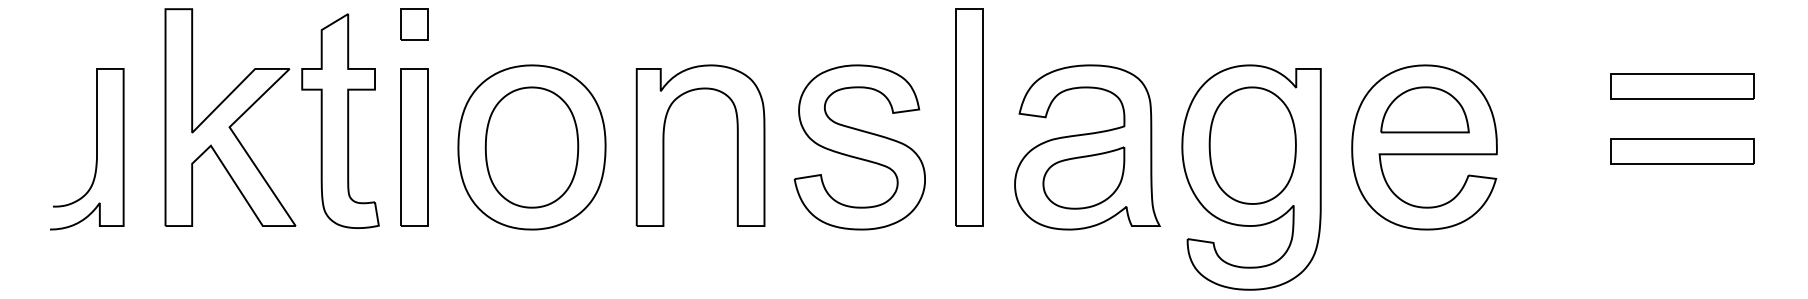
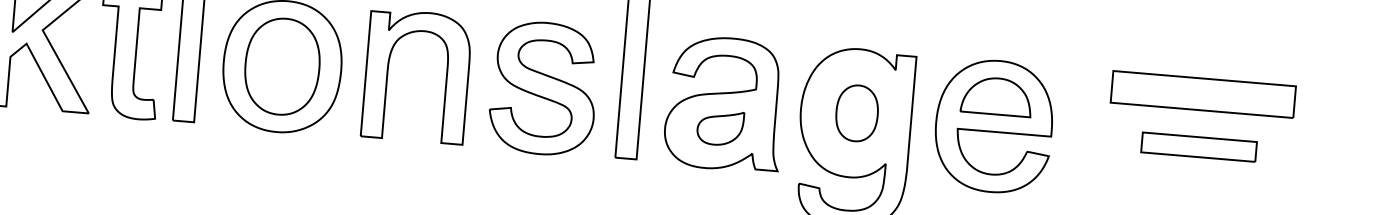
part: (1682, 86) -> (1203, 95), size x1.6
part: (1252, 145) -> (856, 113), size x0.6
part: (1083, 177) -> (720, 127), size x0.7

